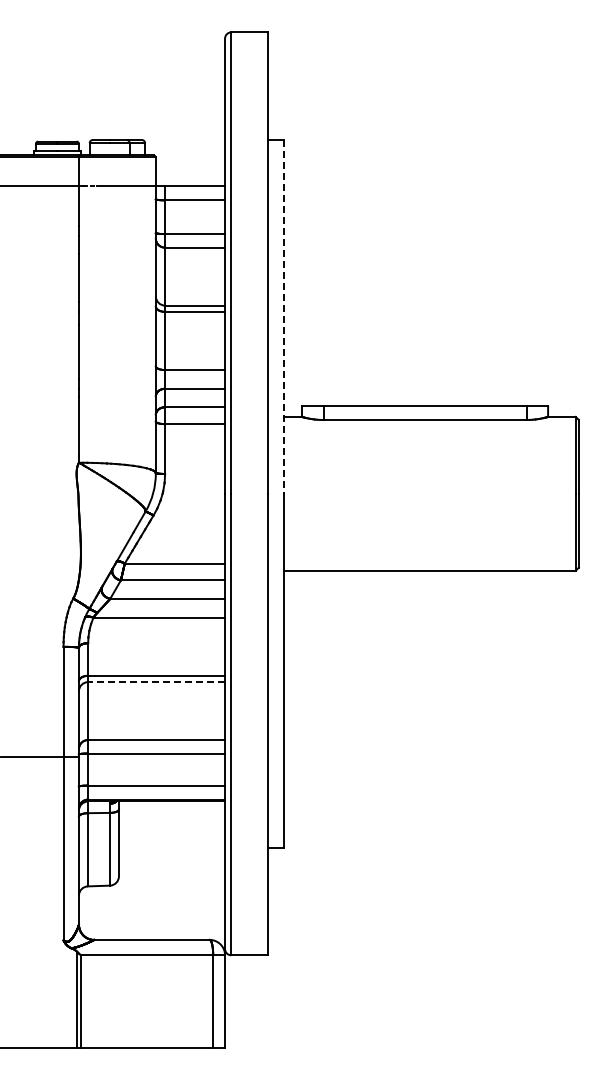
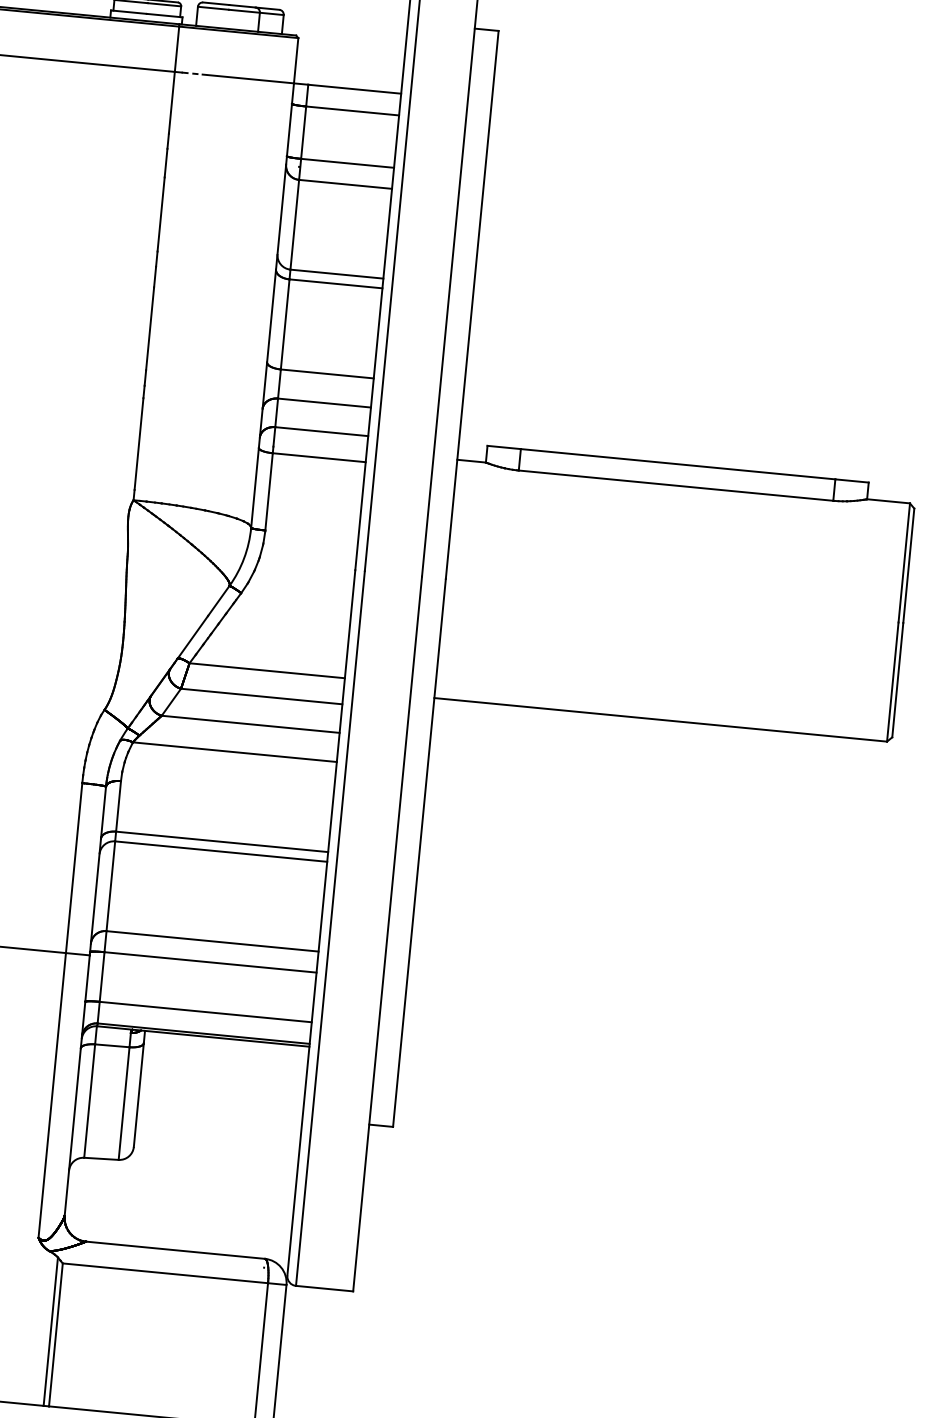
line: (283, 316) -> (472, 304), dashed -> solid
line: (156, 682) -> (220, 852), dashed -> solid

